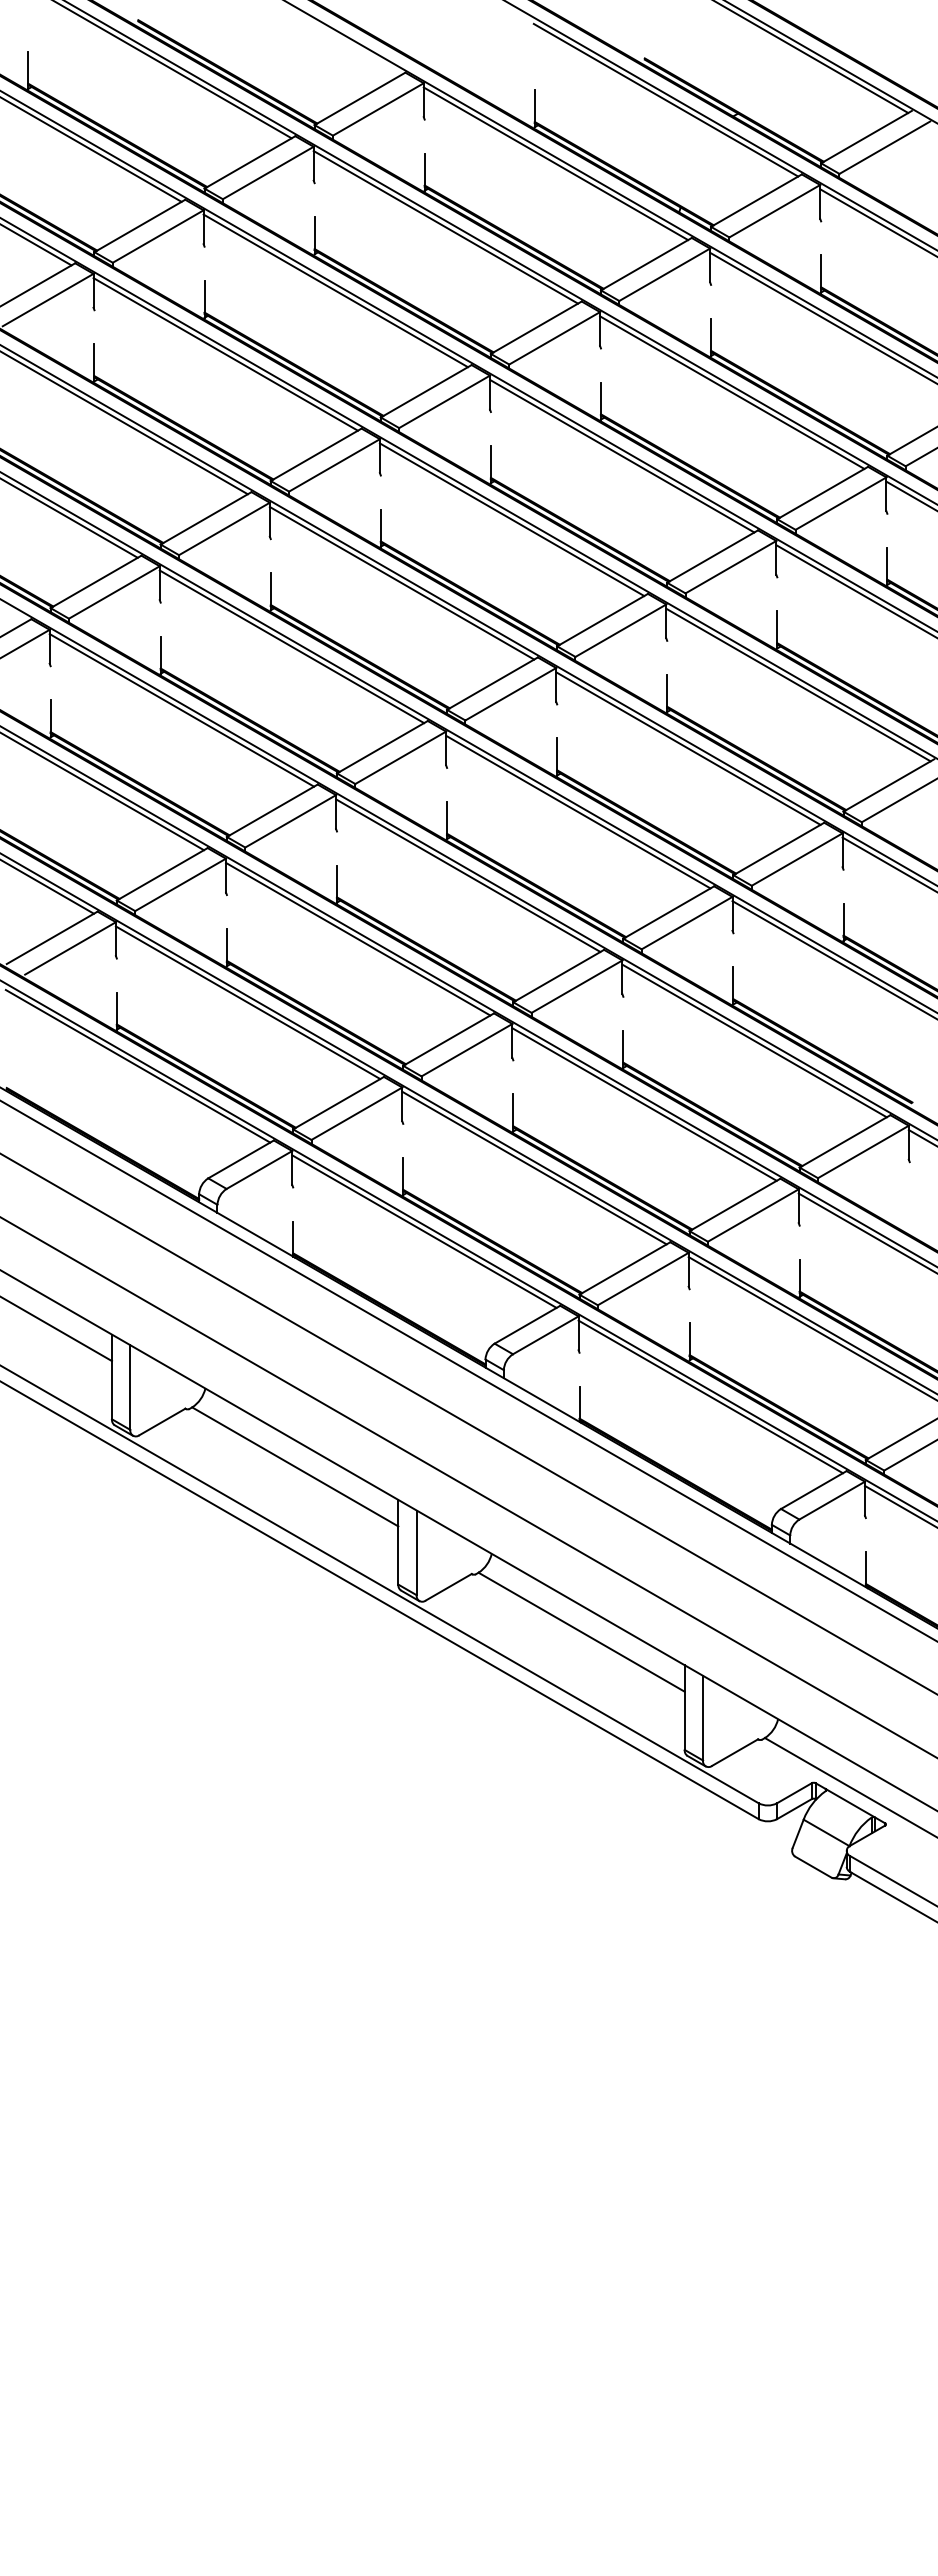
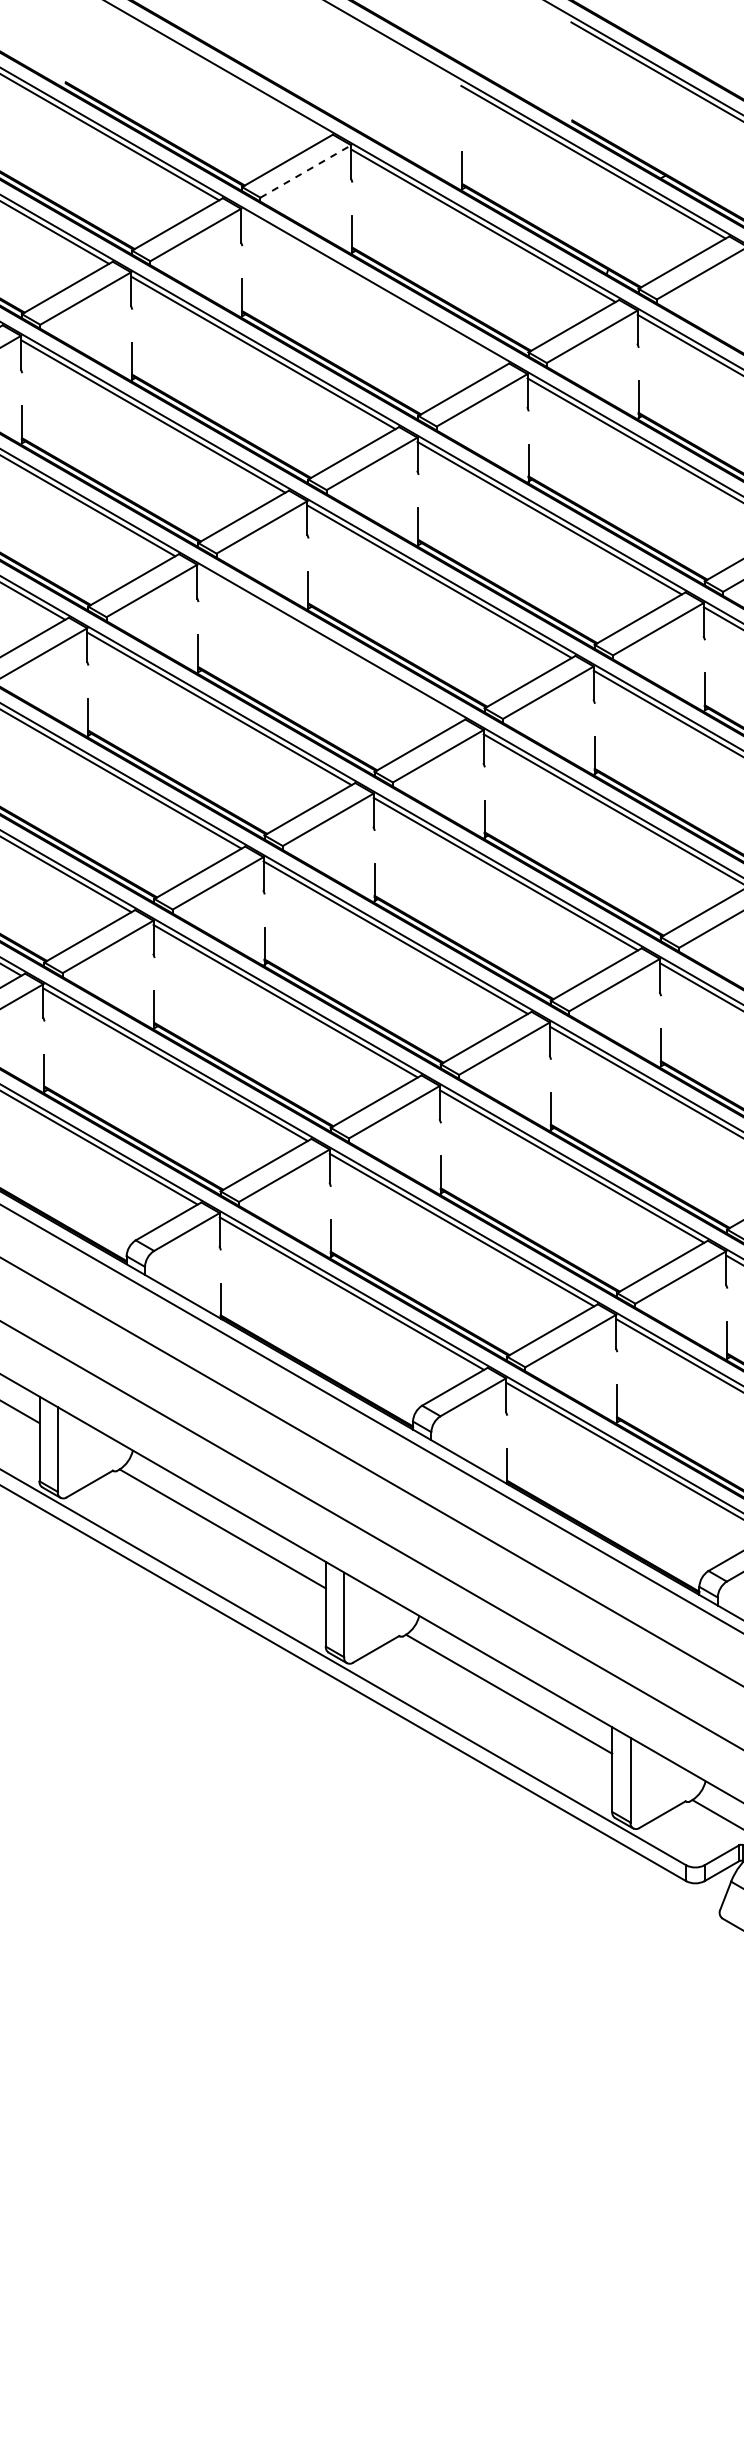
line: (378, 109) -> (306, 171), solid -> dashed
line: (445, 227) -> (373, 289), removed
line: (401, 582) -> (329, 644), removed

